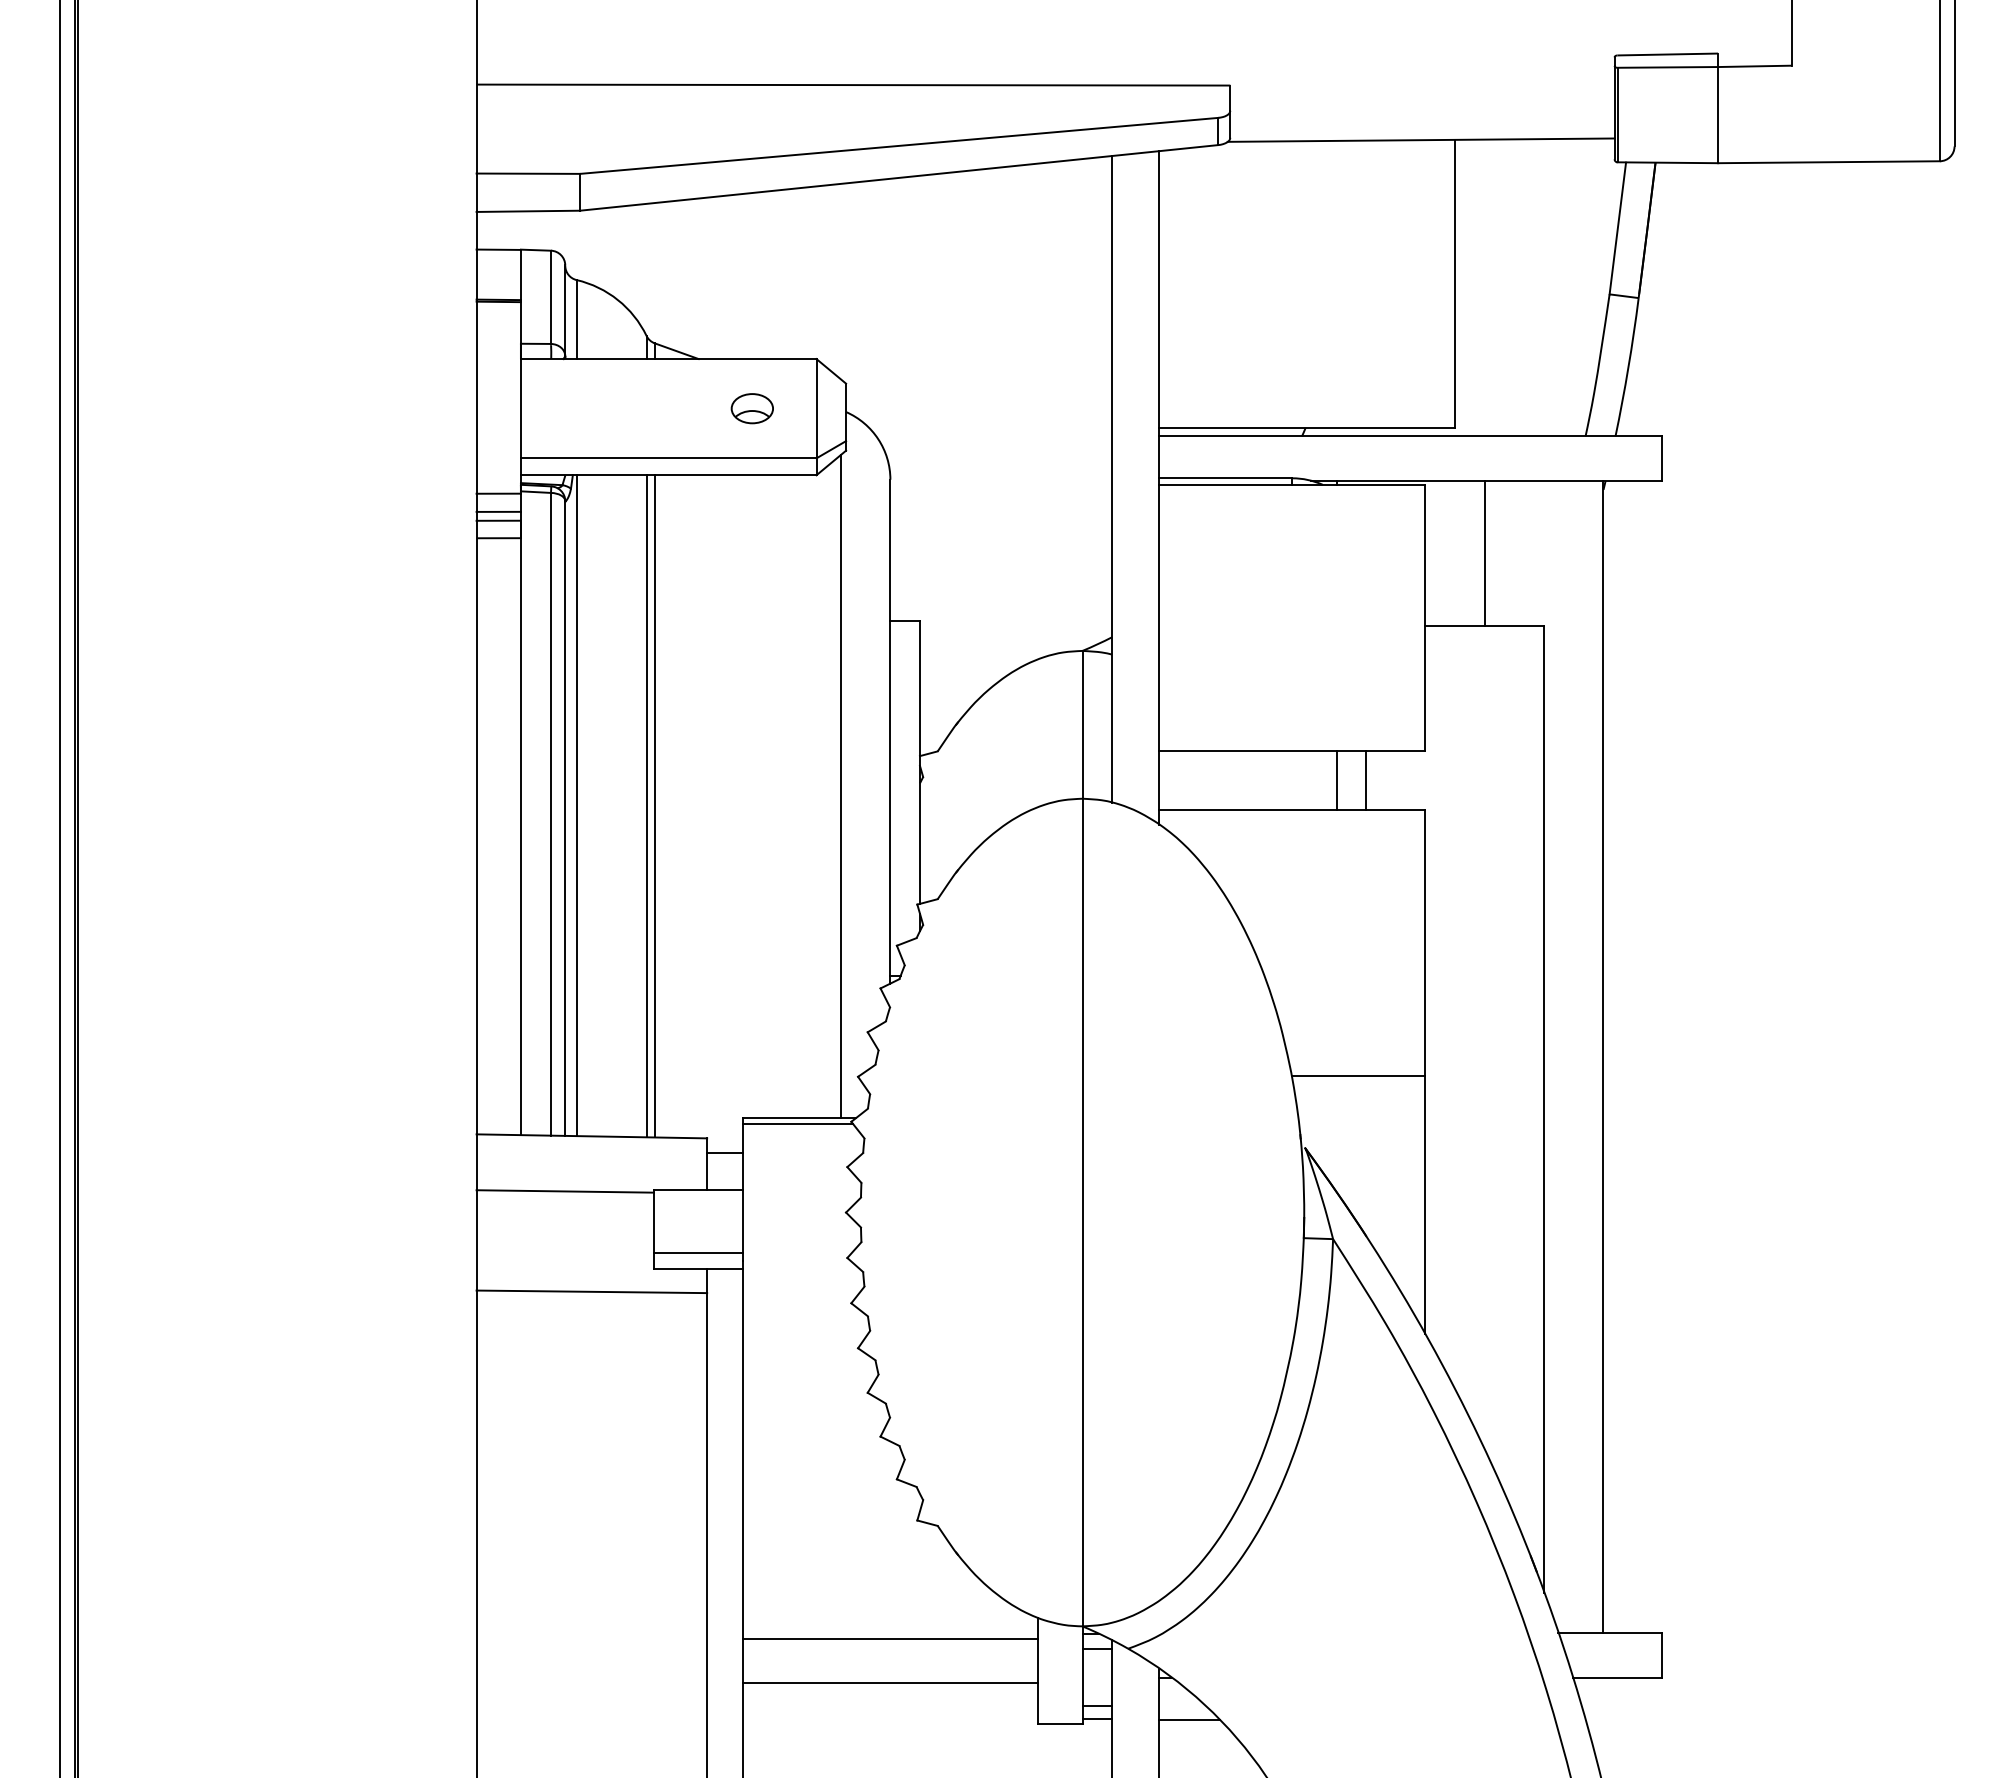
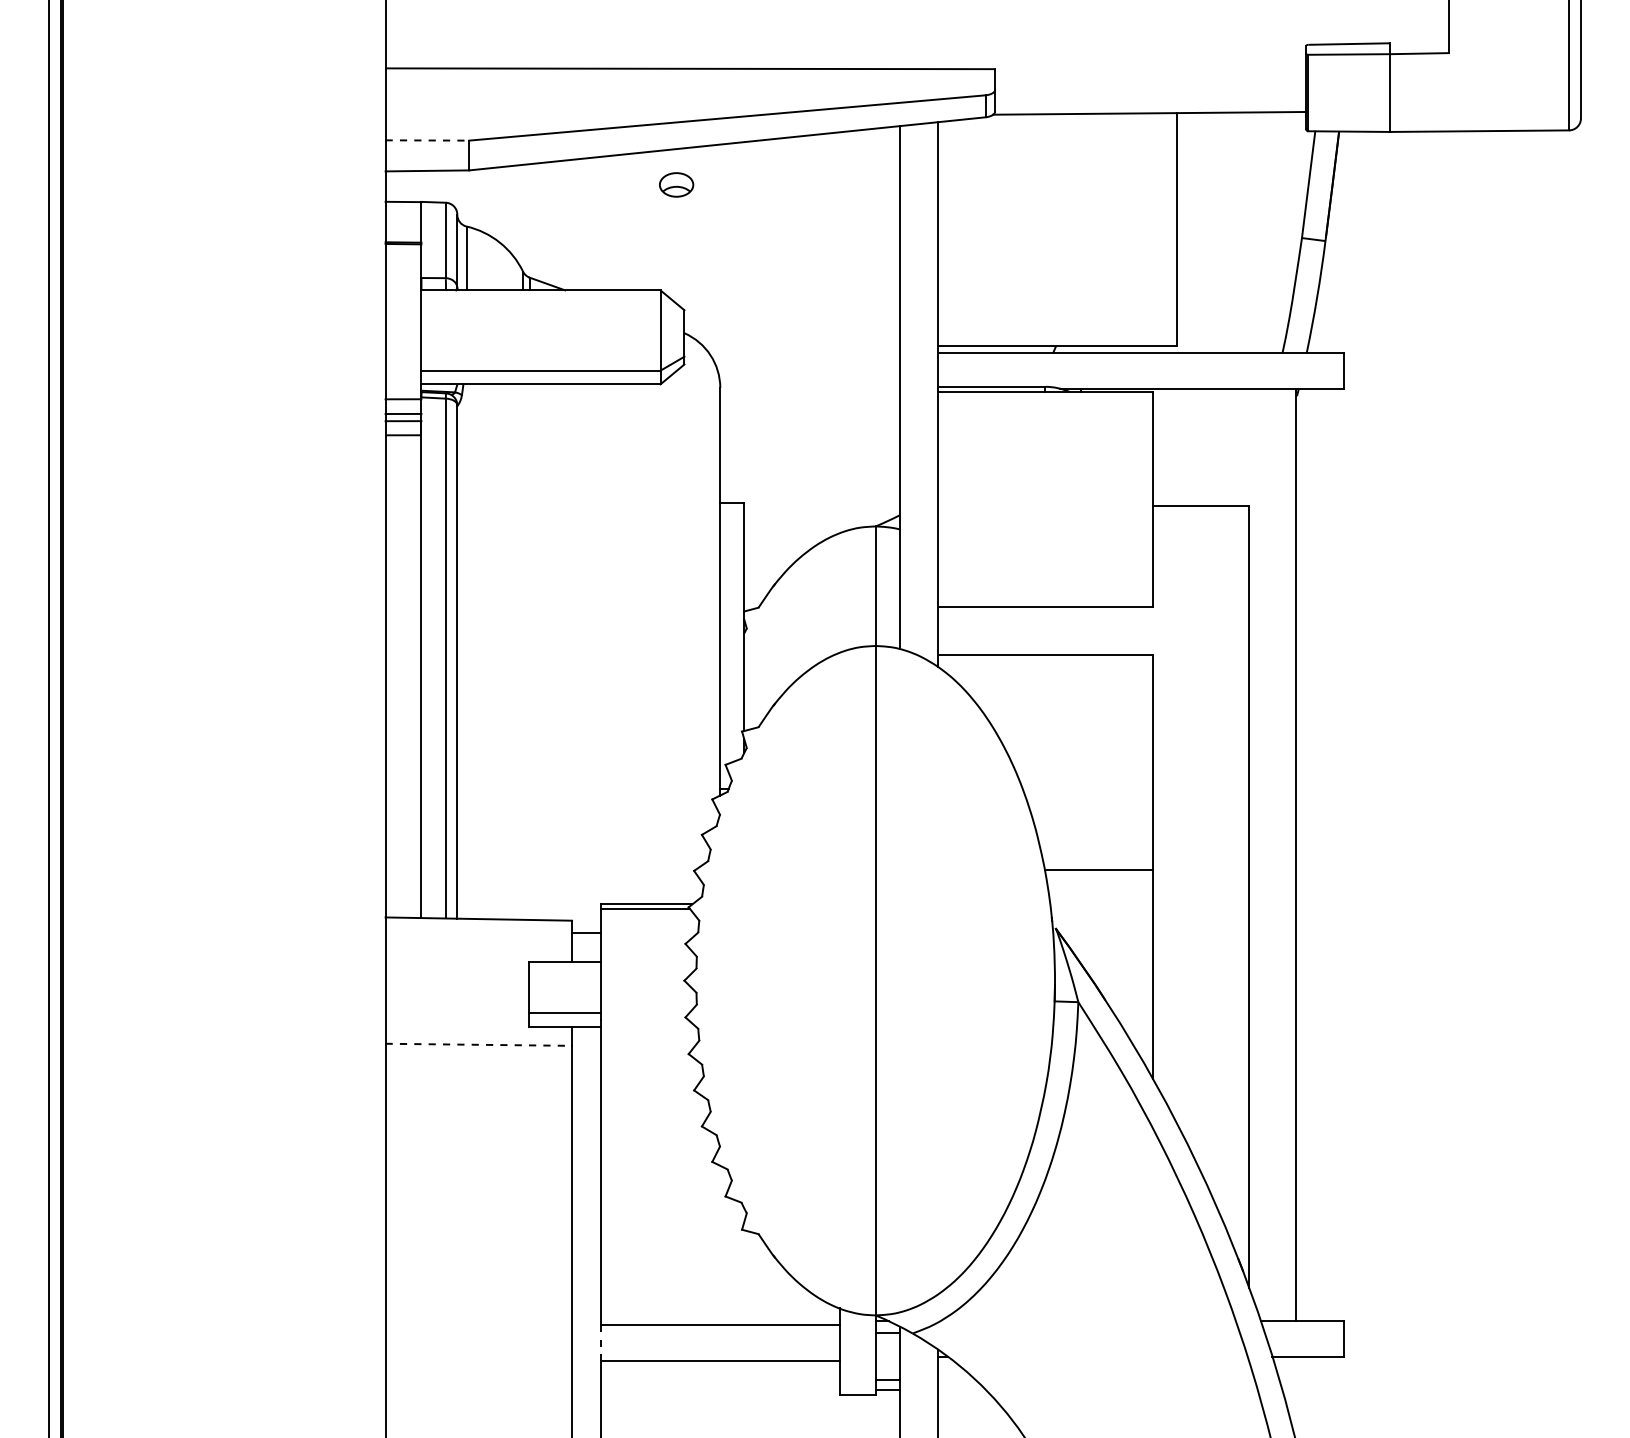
line: (528, 173) -> (427, 140), solid -> dashed
part: (751, 408) -> (675, 184), moved
line: (1484, 553) -> (1200, 447), removed
line: (1336, 779) -> (1081, 630), removed
line: (1366, 779) -> (1105, 630), removed
line: (841, 786) -> (680, 636), removed
line: (576, 805) -> (466, 651), removed
line: (646, 806) -> (523, 652), removed
line: (654, 806) -> (529, 652), removed
line: (564, 1191) -> (456, 963), removed
line: (592, 1291) -> (479, 1044), solid -> dashed
line: (742, 1660) -> (600, 1342), solid -> dashed
line: (1189, 1720) -> (962, 1391), removed

